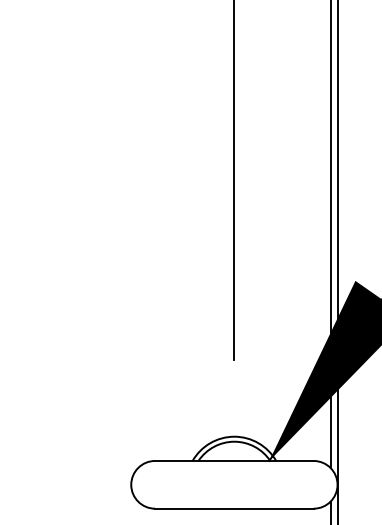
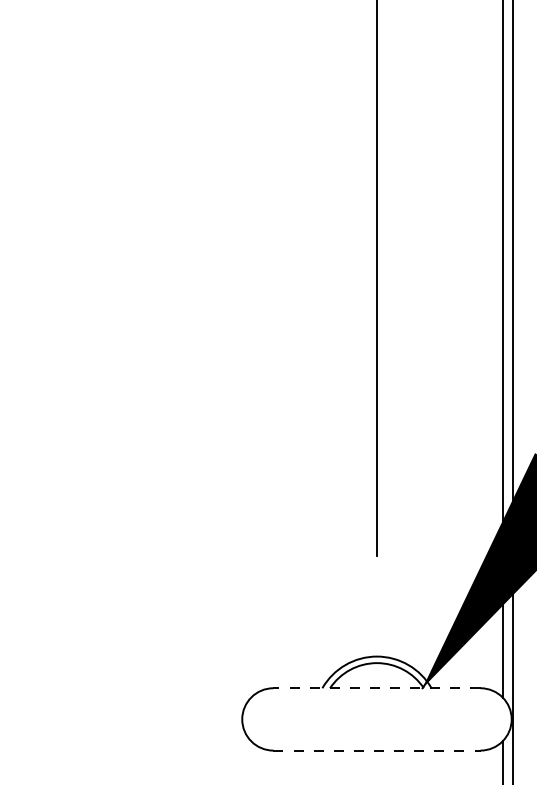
line: (234, 461) -> (376, 688), solid -> dashed
line: (234, 508) -> (376, 750), solid -> dashed

